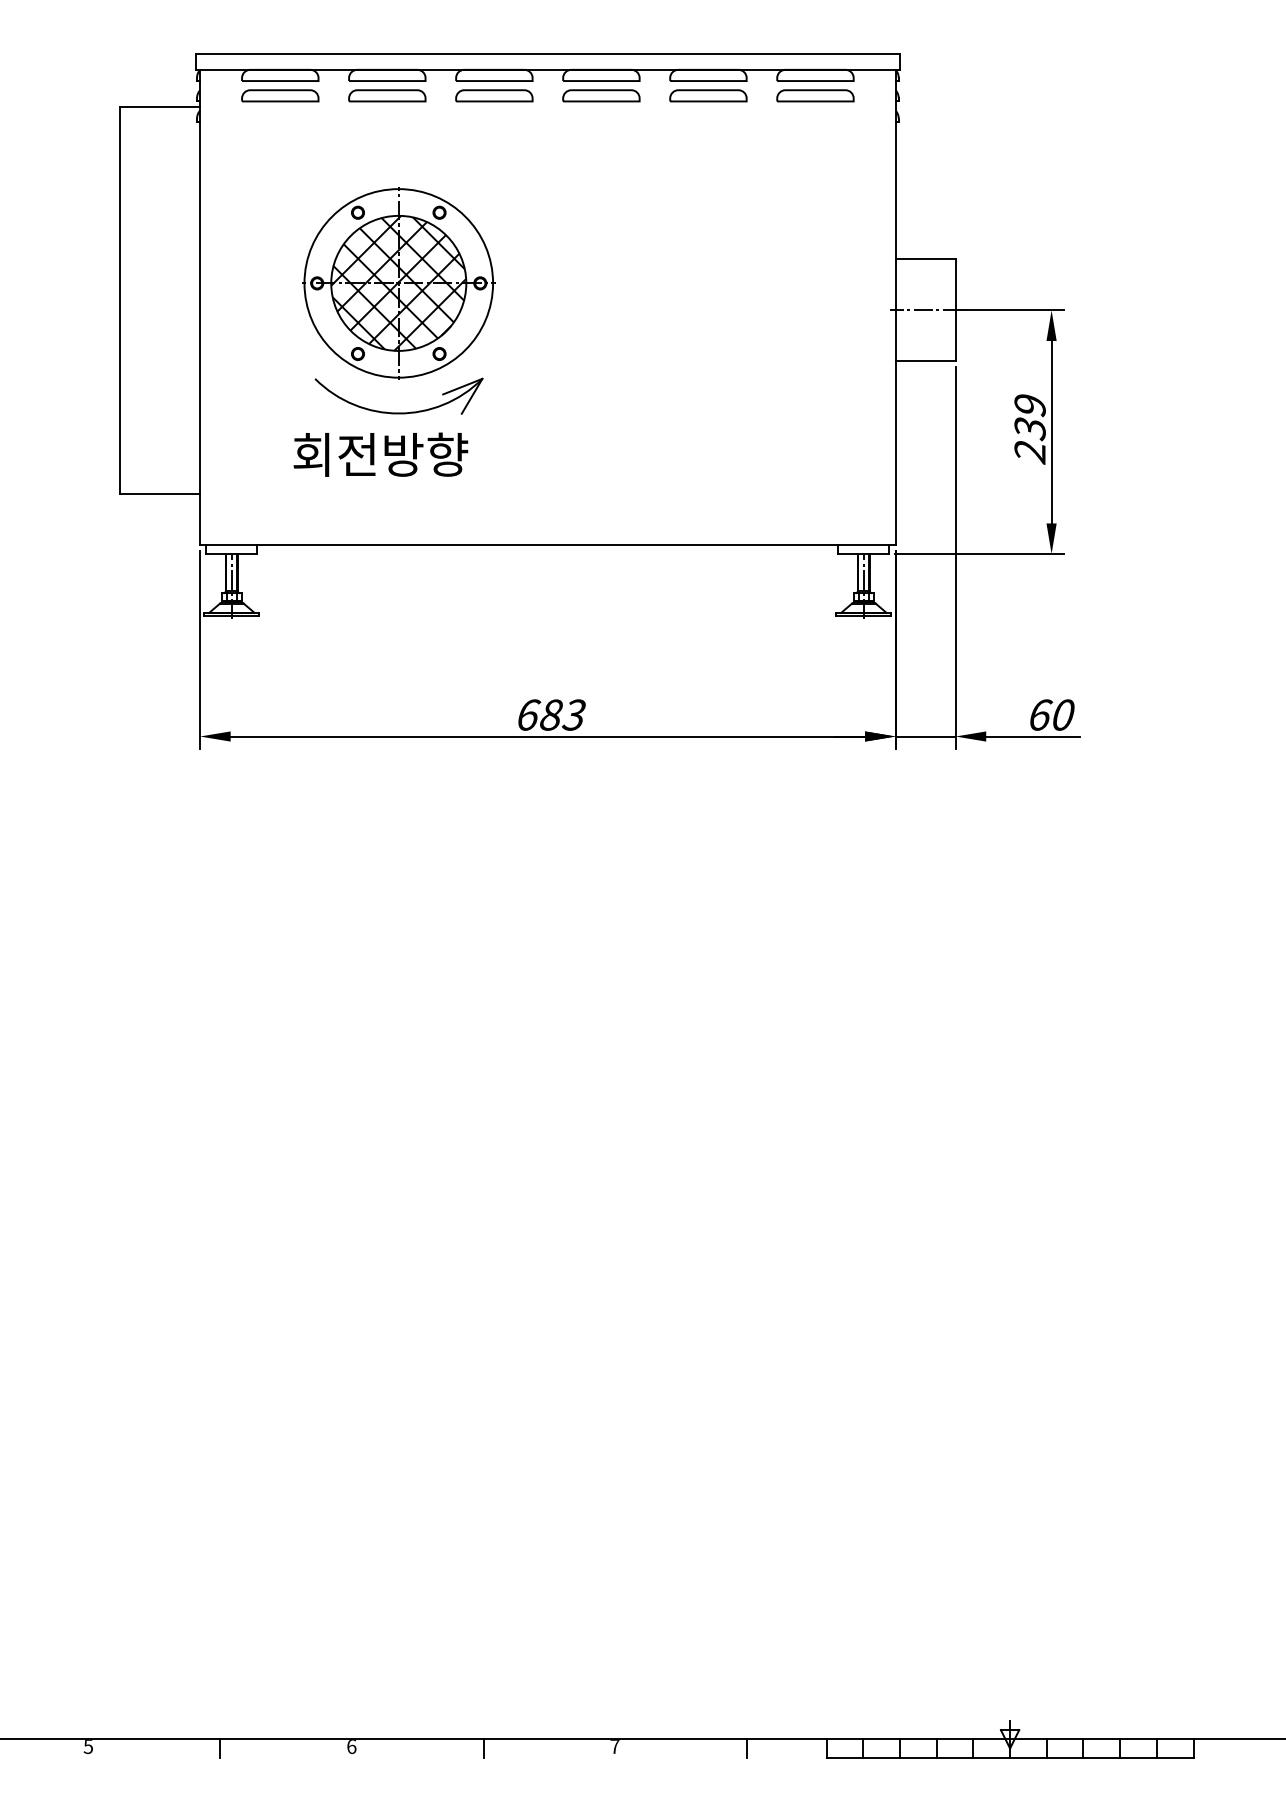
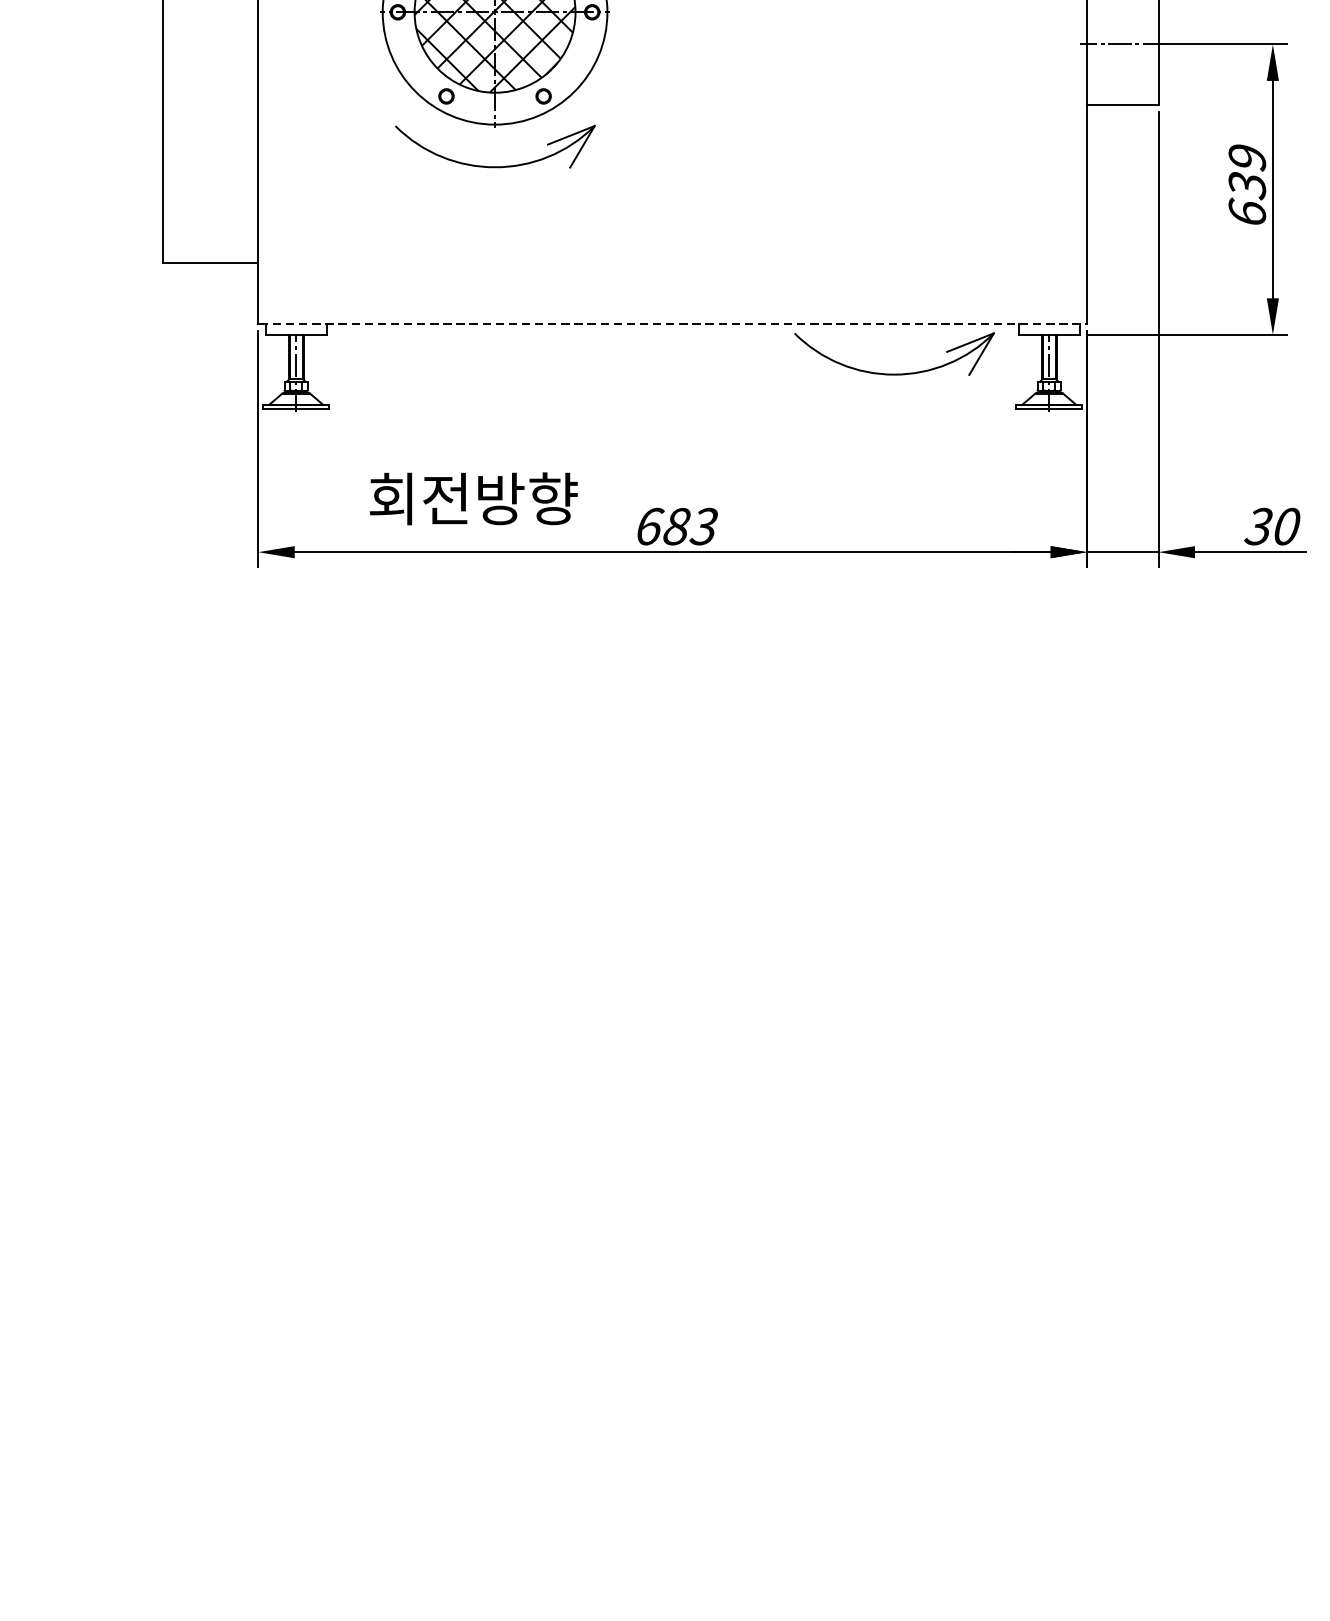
text: (1029, 451) -> (1246, 212), 239 -> 639
text: (380, 454) -> (473, 498), moved
line: (547, 544) -> (672, 323), solid -> dashed
part: (733, 586) -> (893, 373), added
text: (1040, 714) -> (1259, 525), 60 -> 30

